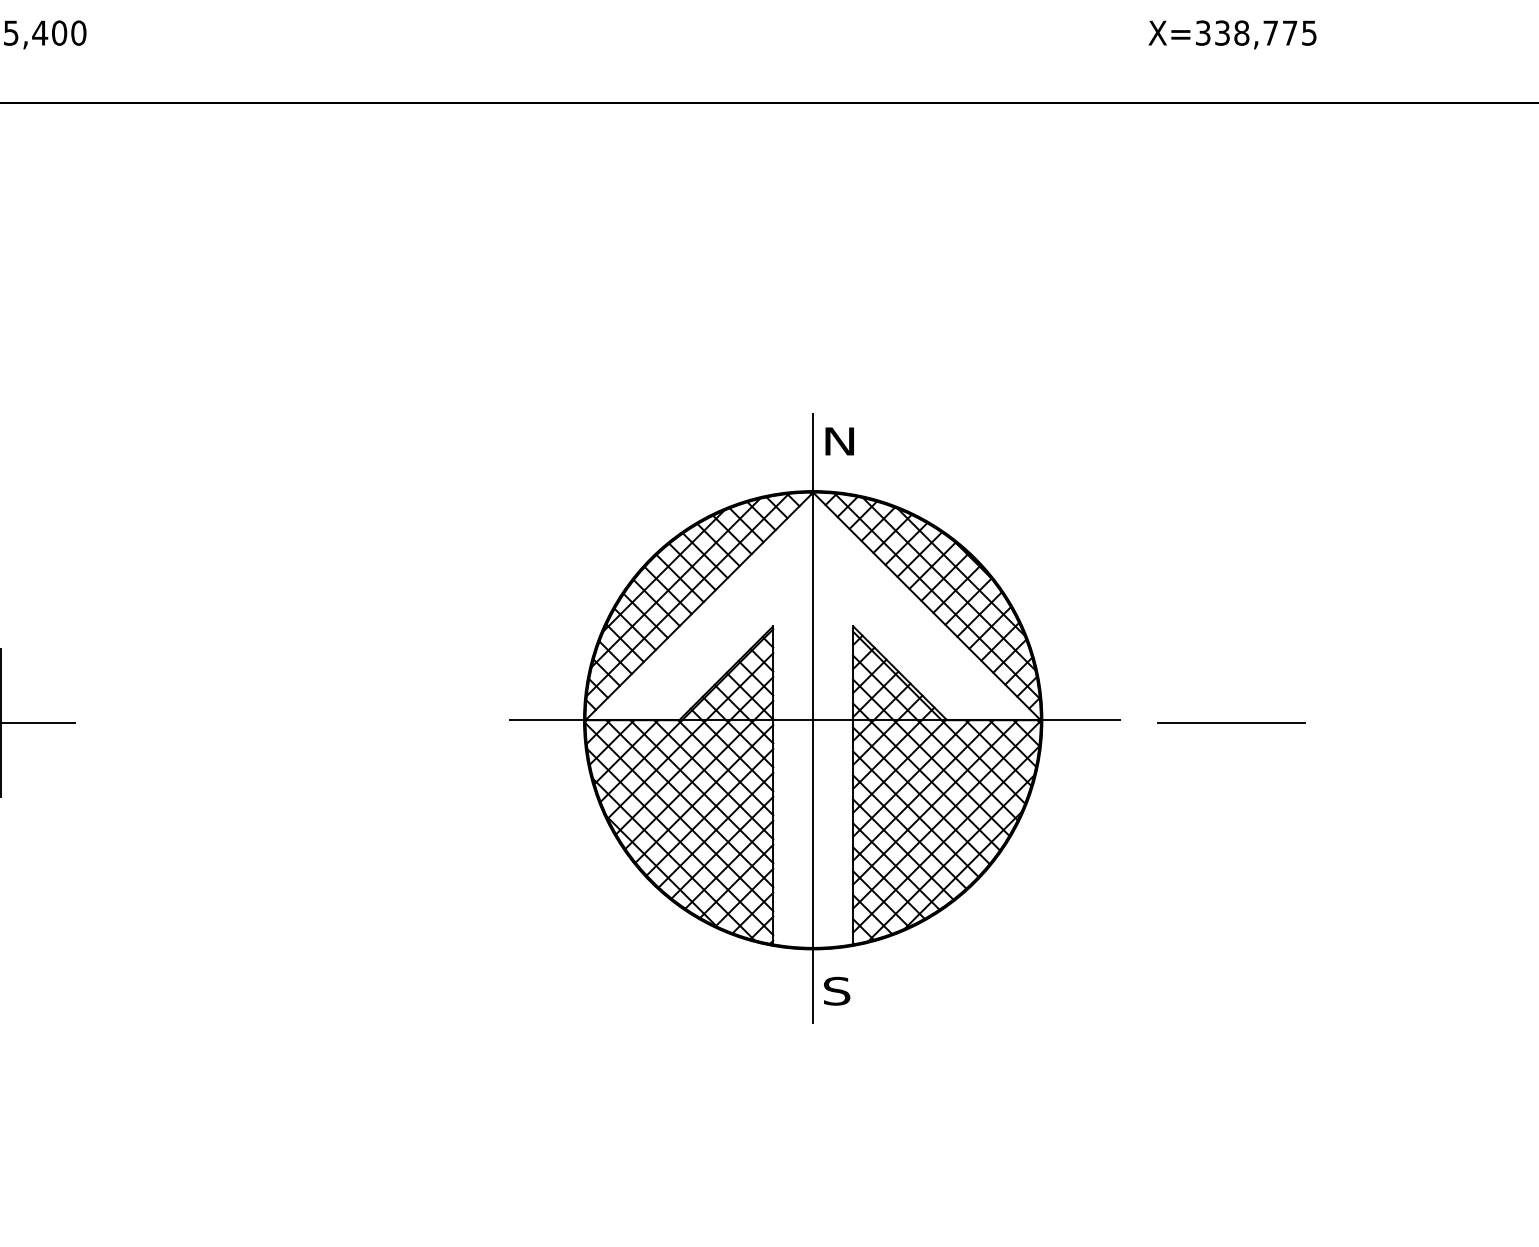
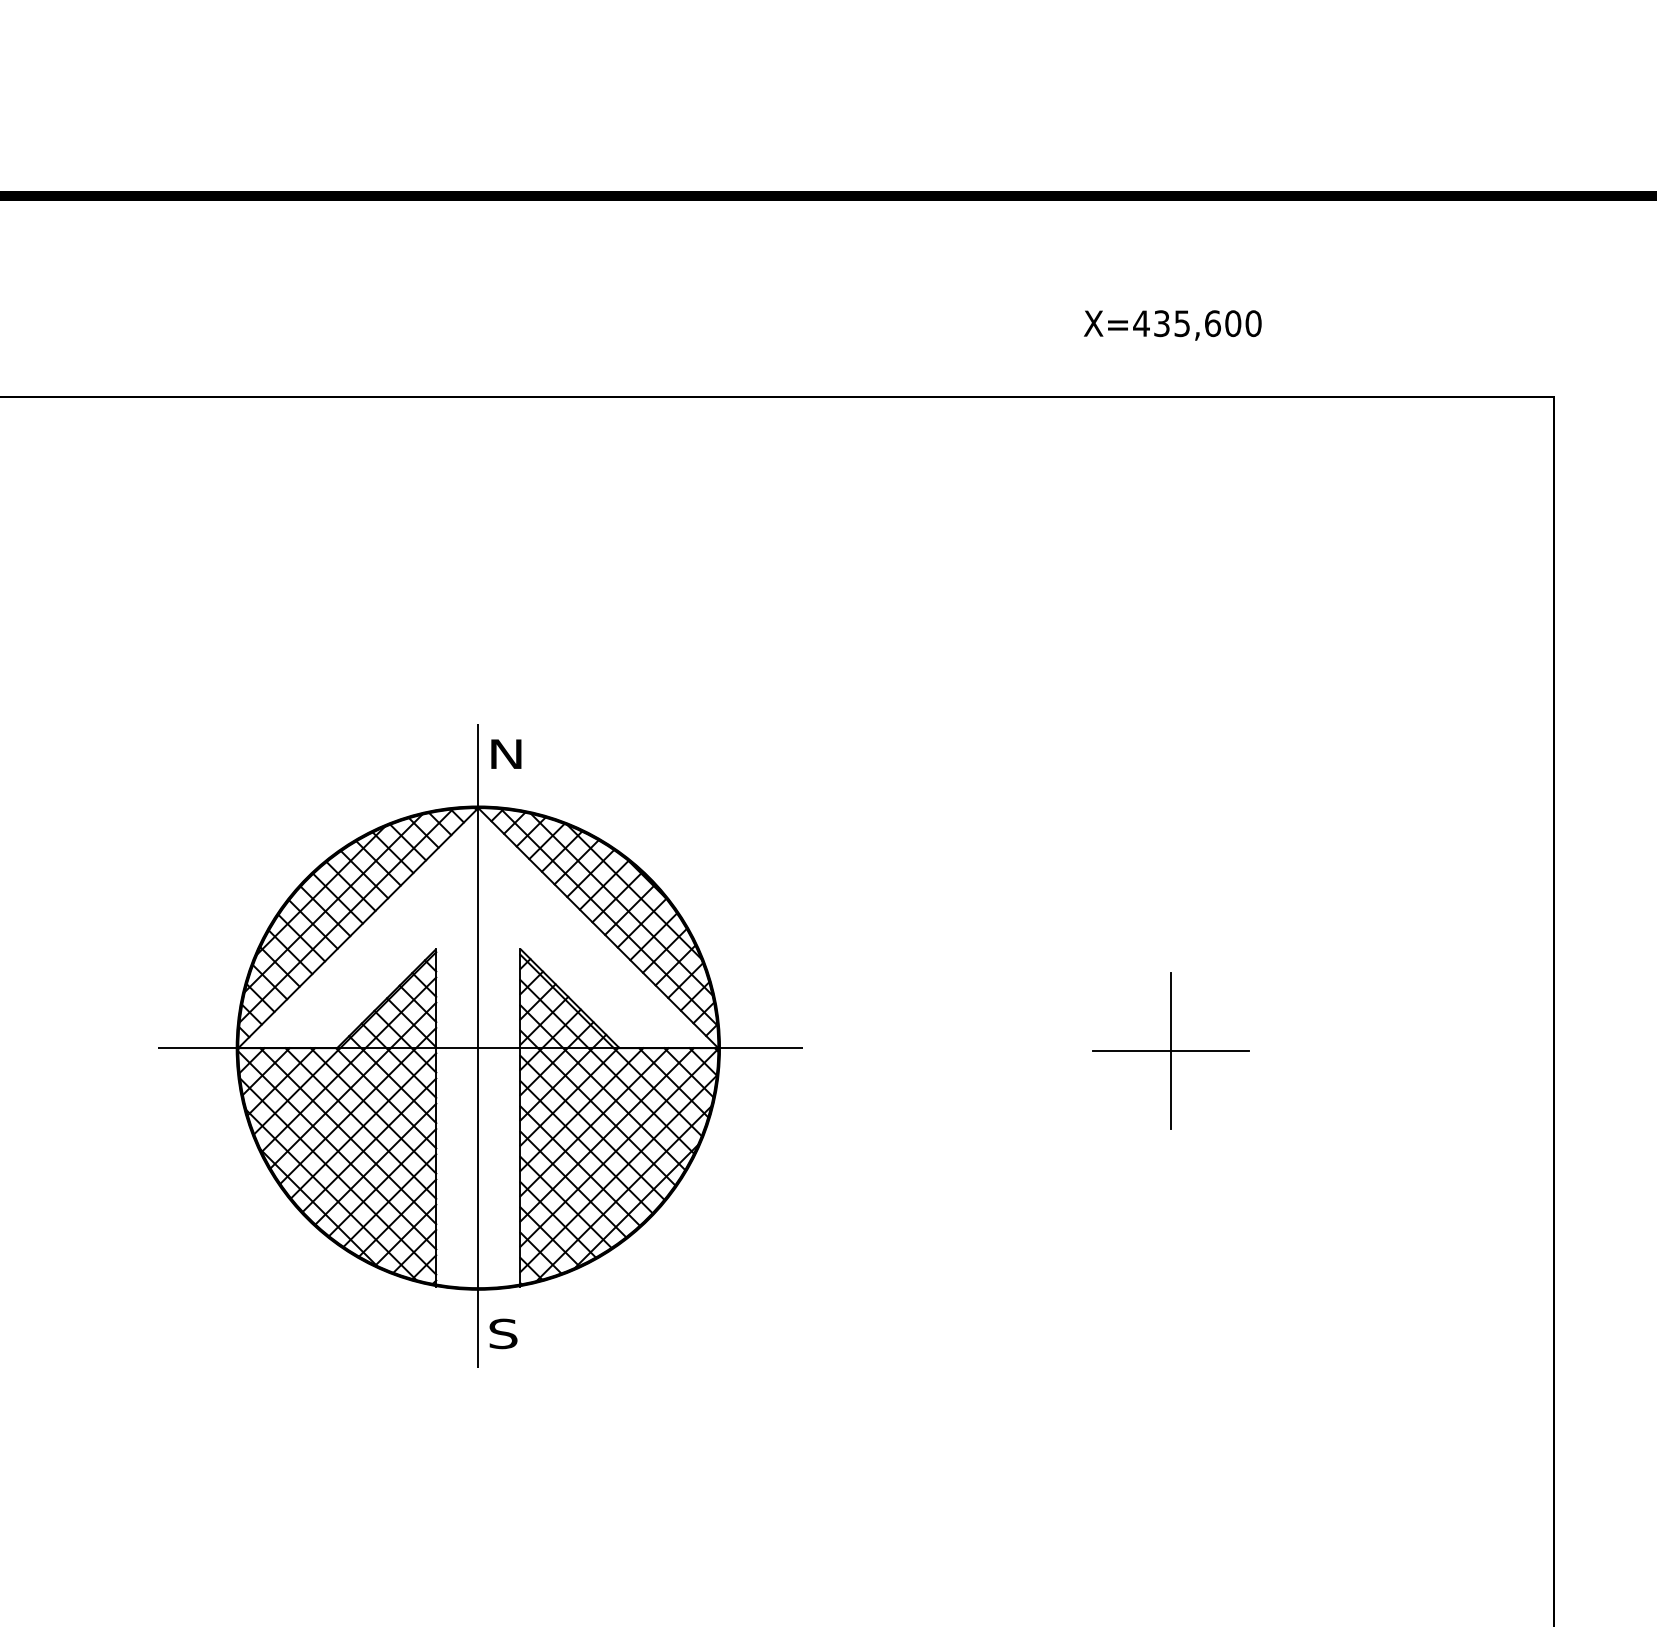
text: (1256, 32) -> (1197, 323), X=338,775 -> X=435,600
part: (815, 717) -> (480, 1045), moved
line: (1231, 722) -> (1171, 1050), added

